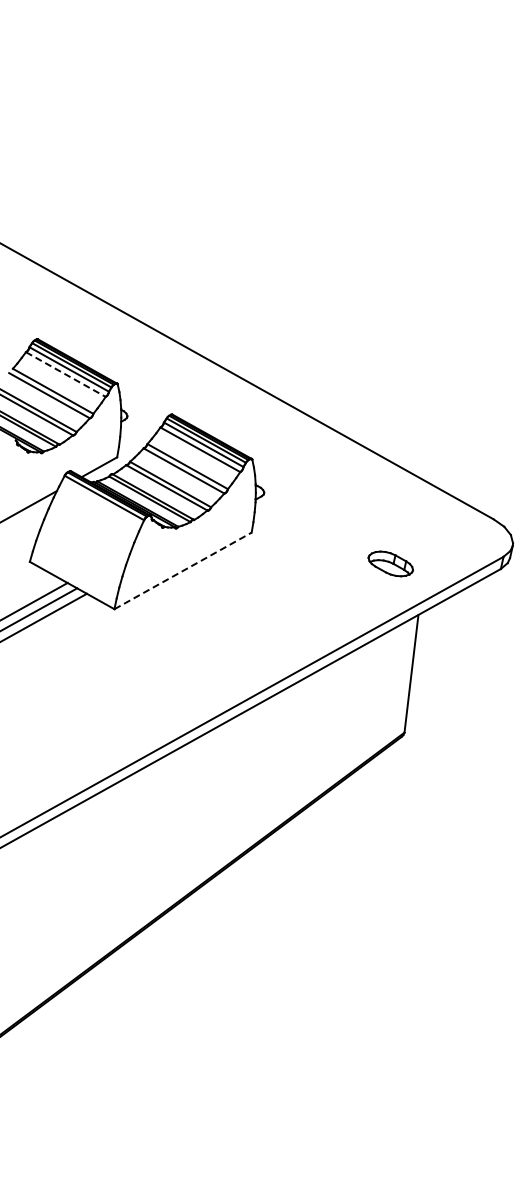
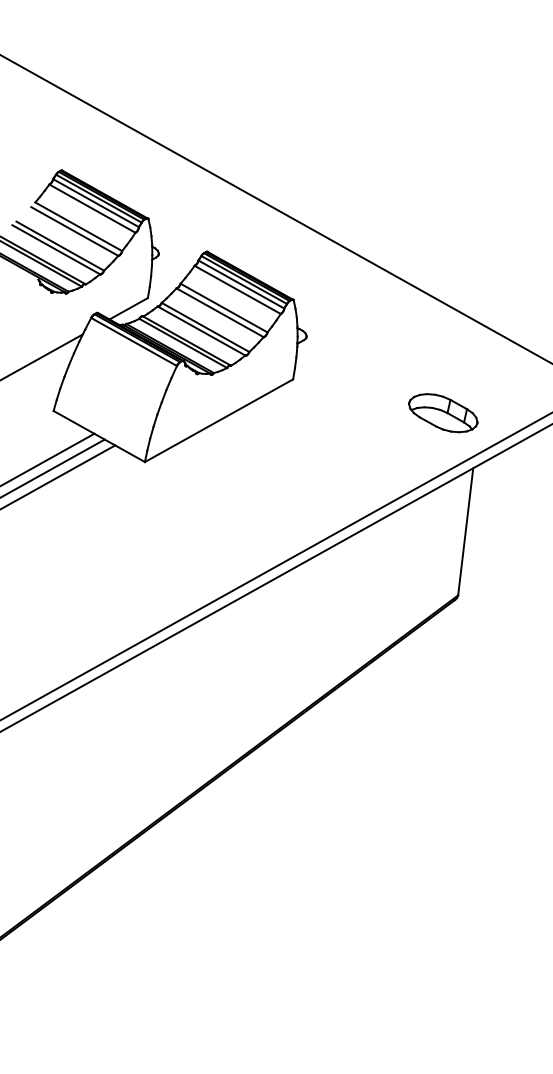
line: (65, 374) -> (92, 208), dashed -> solid
part: (390, 563) -> (443, 412), size x1.43
line: (183, 570) -> (219, 420), dashed -> solid

